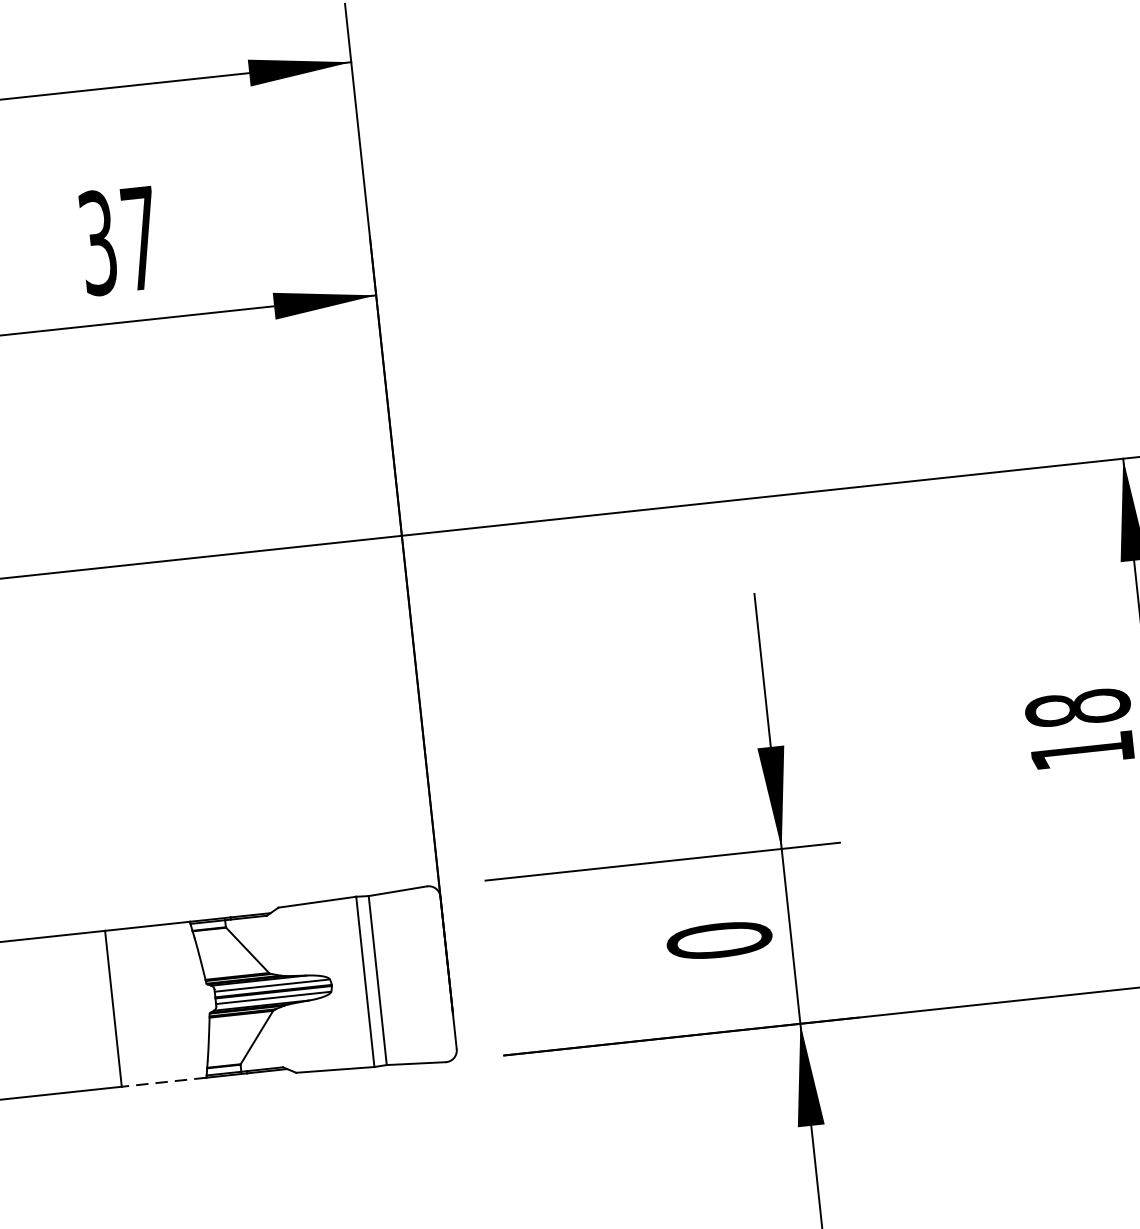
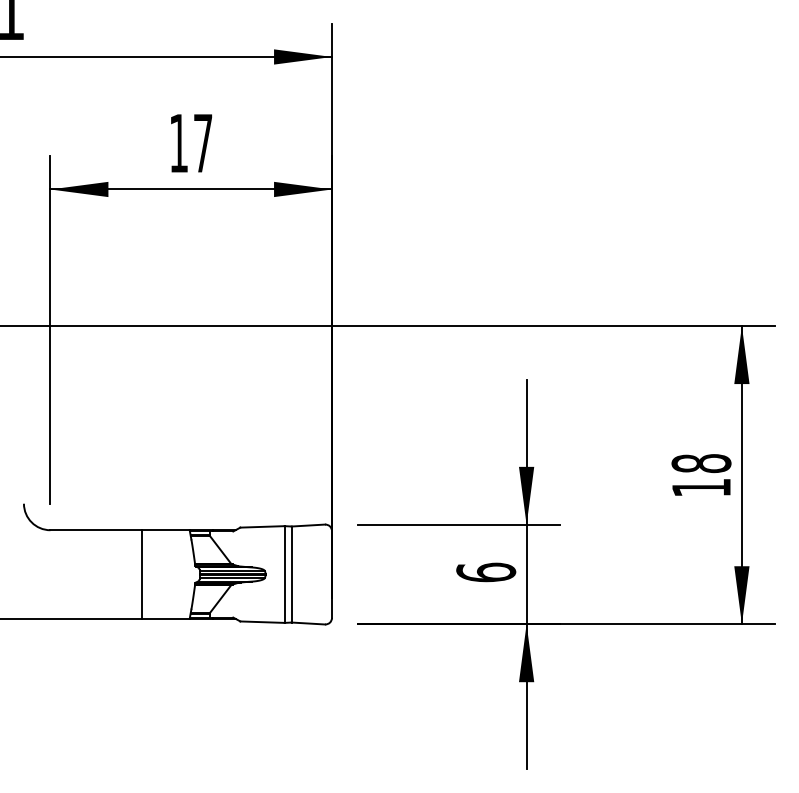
text: (97, 243) -> (178, 143), 37 -> 17
text: (720, 940) -> (486, 572), 0 -> 6
line: (163, 1081) -> (165, 618), dashed -> solid

